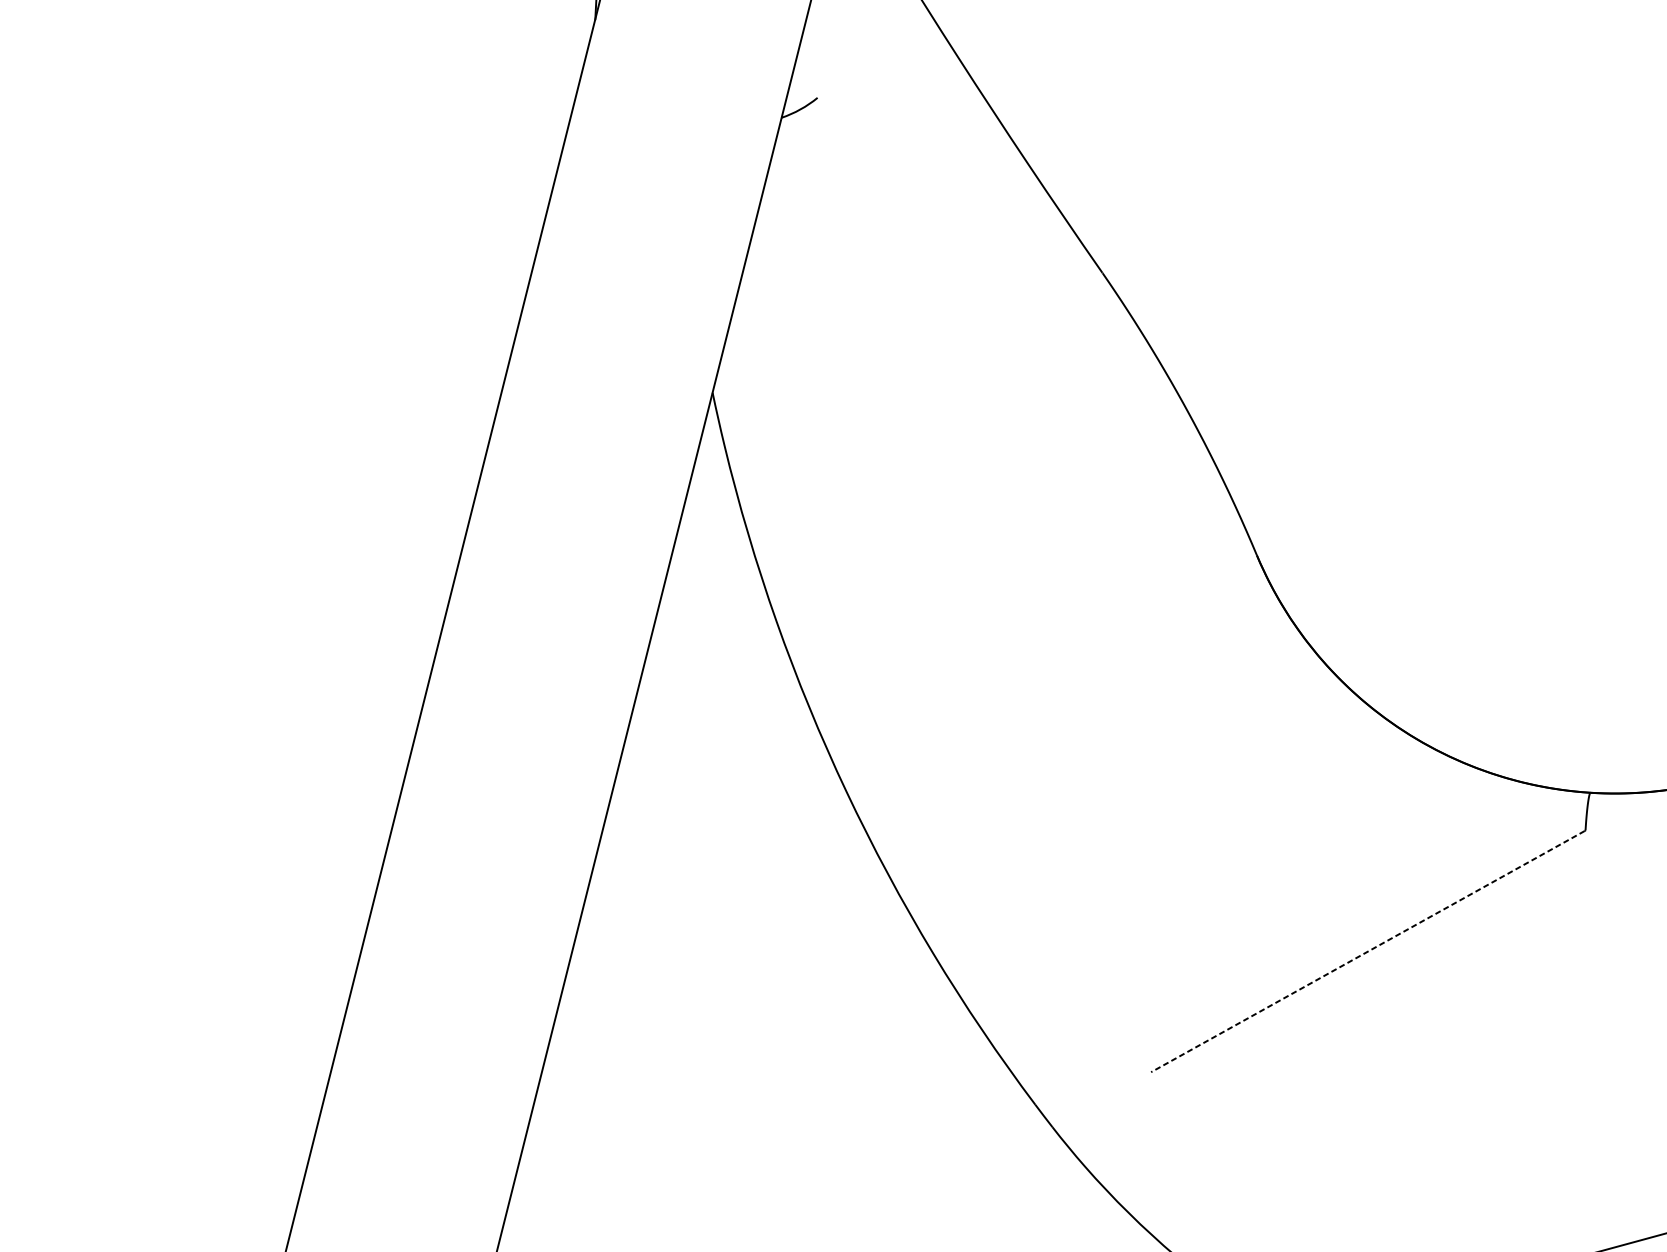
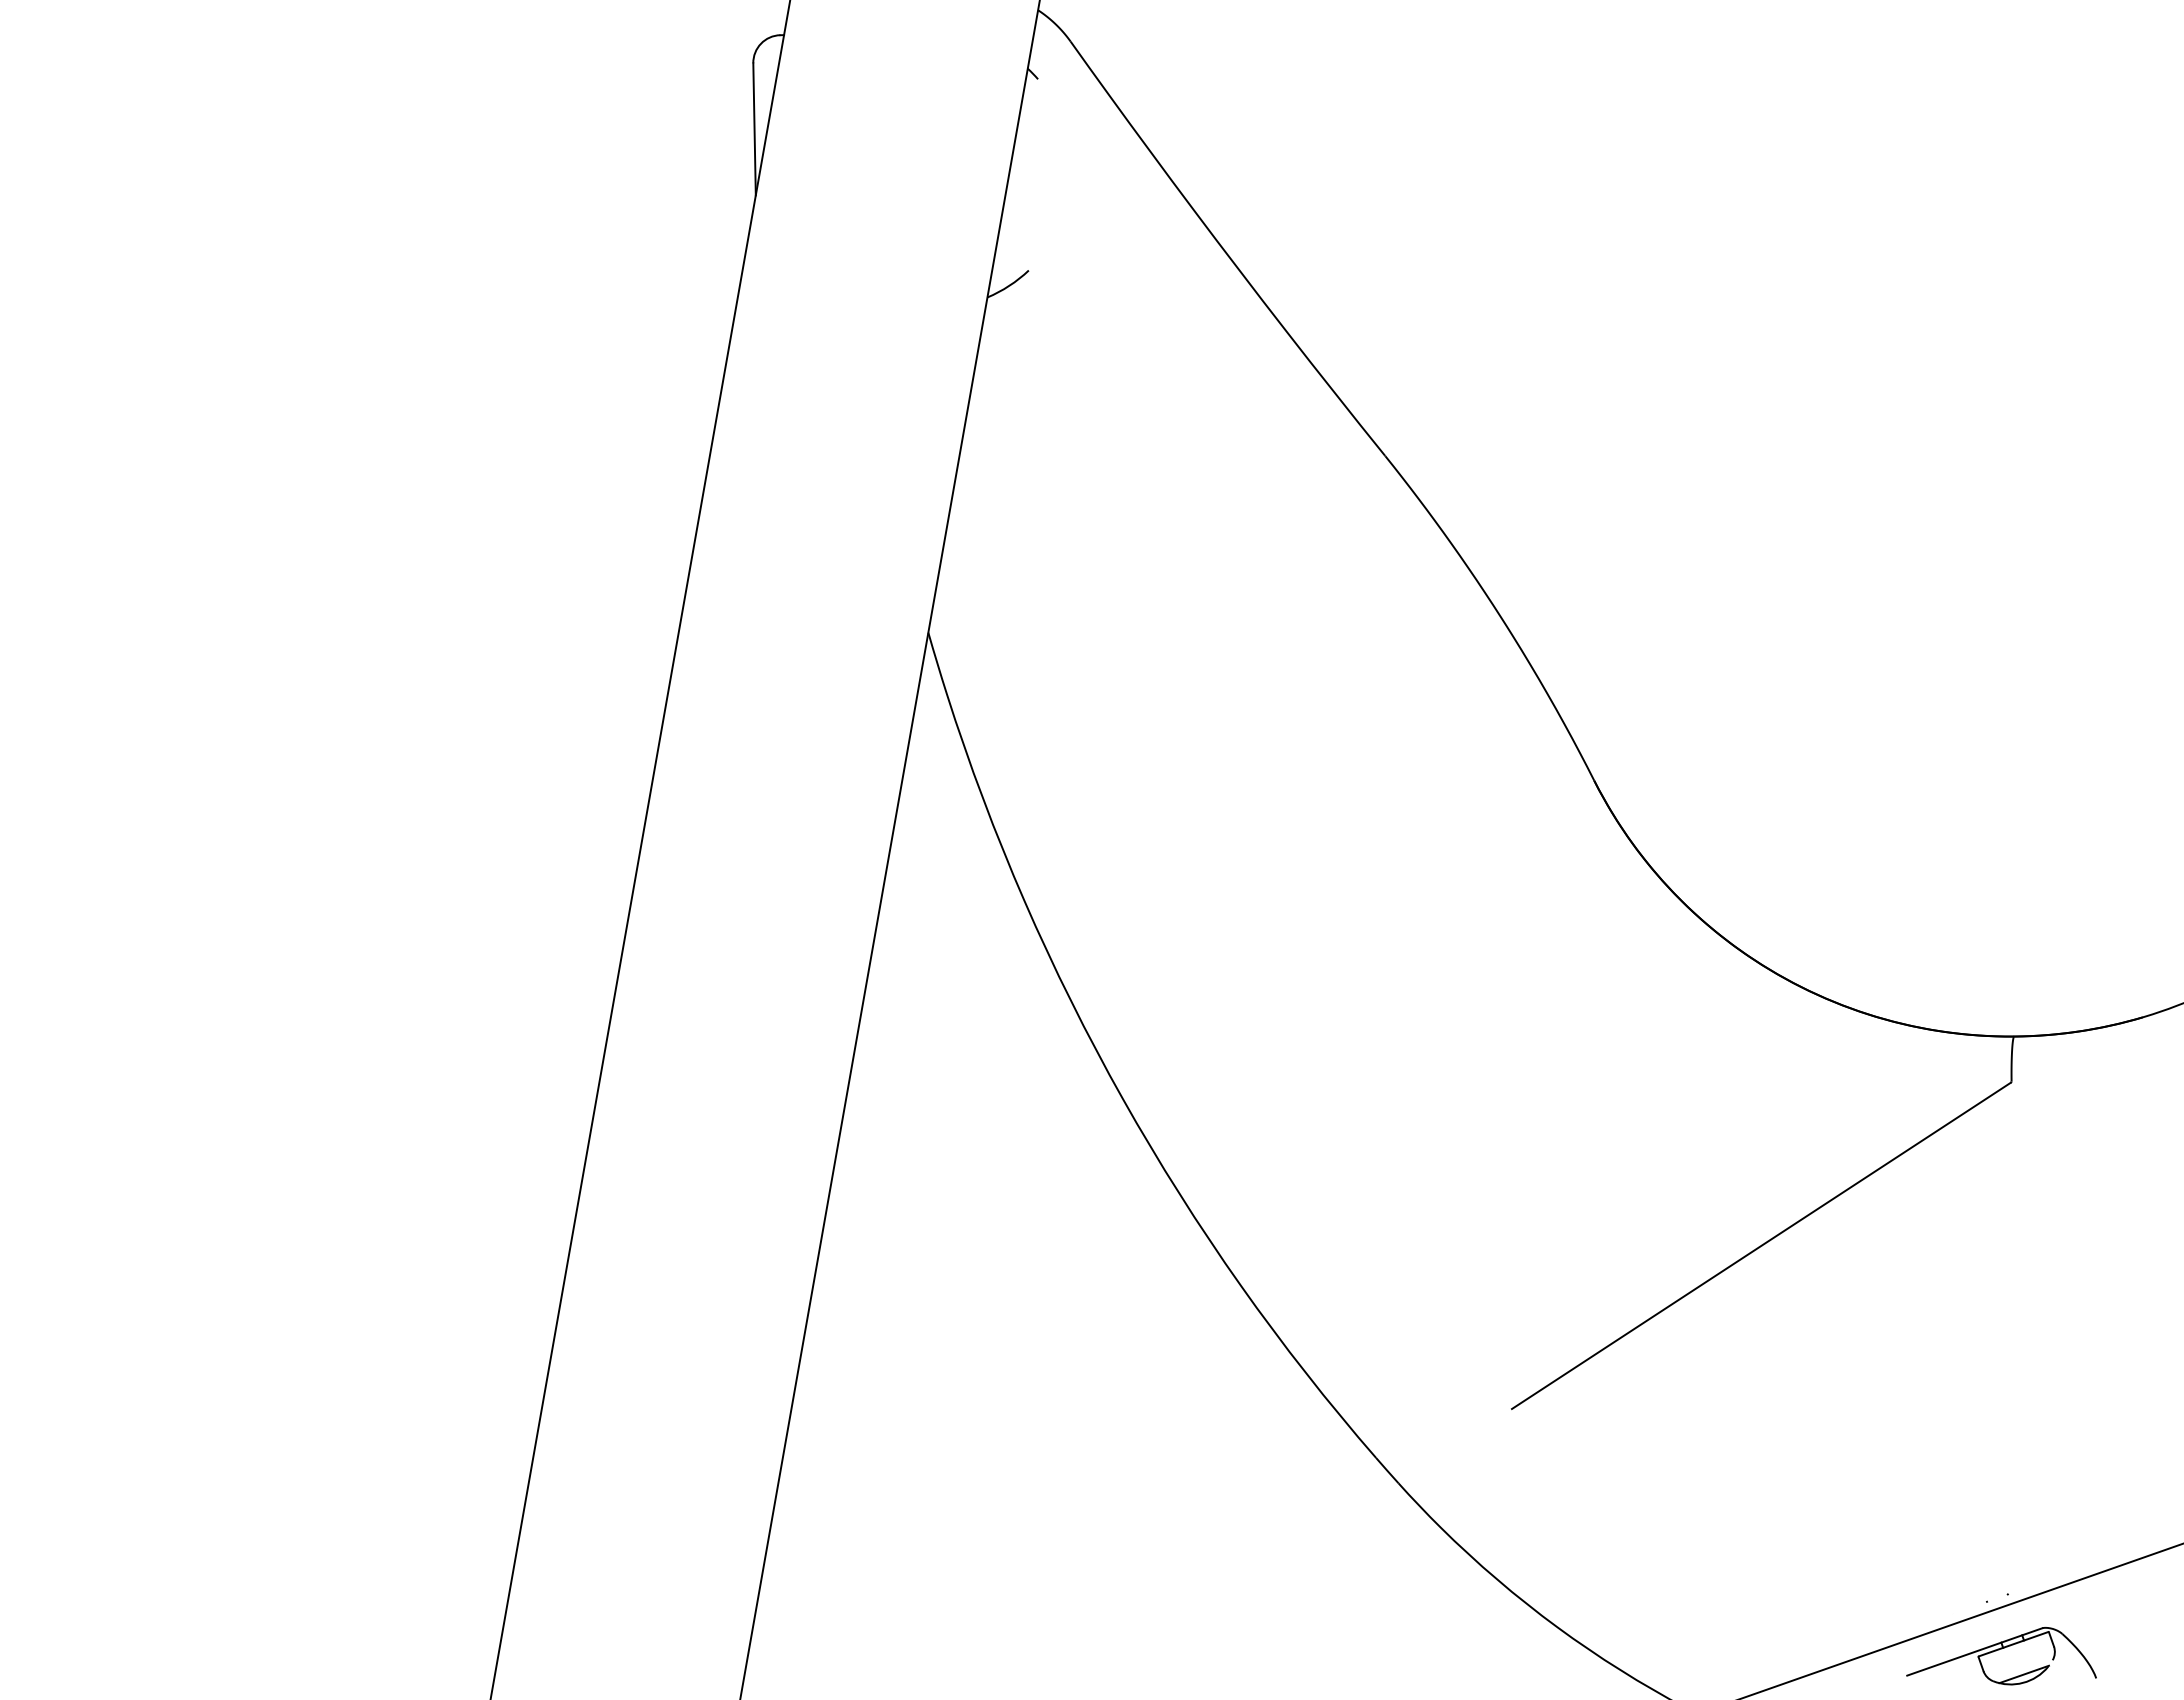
line: (1368, 951) -> (1761, 1245), dashed -> solid

